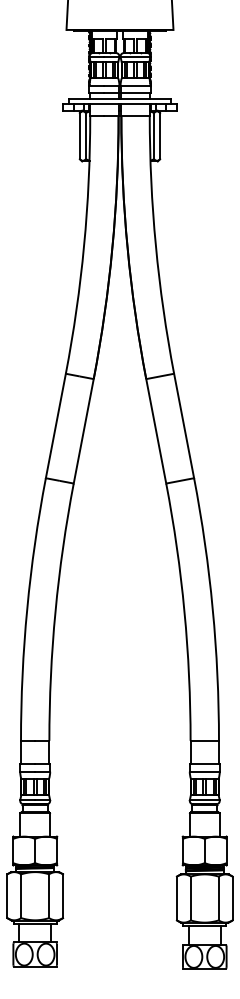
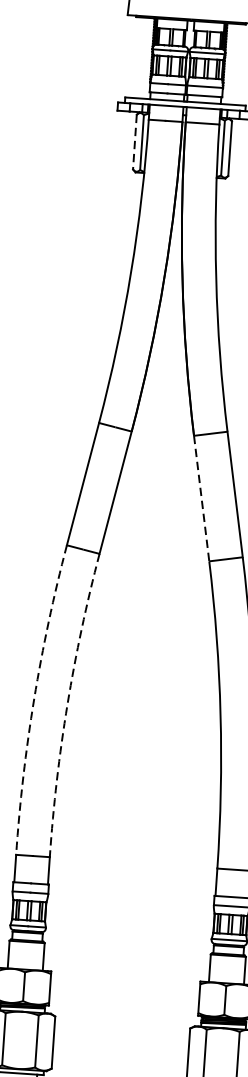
line: (79, 136) -> (134, 142), solid -> dashed
line: (156, 431) -> (201, 498), solid -> dashed
arc: (27, 608) -> (34, 698), solid -> dashed
arc: (55, 611) -> (67, 704), solid -> dashed

